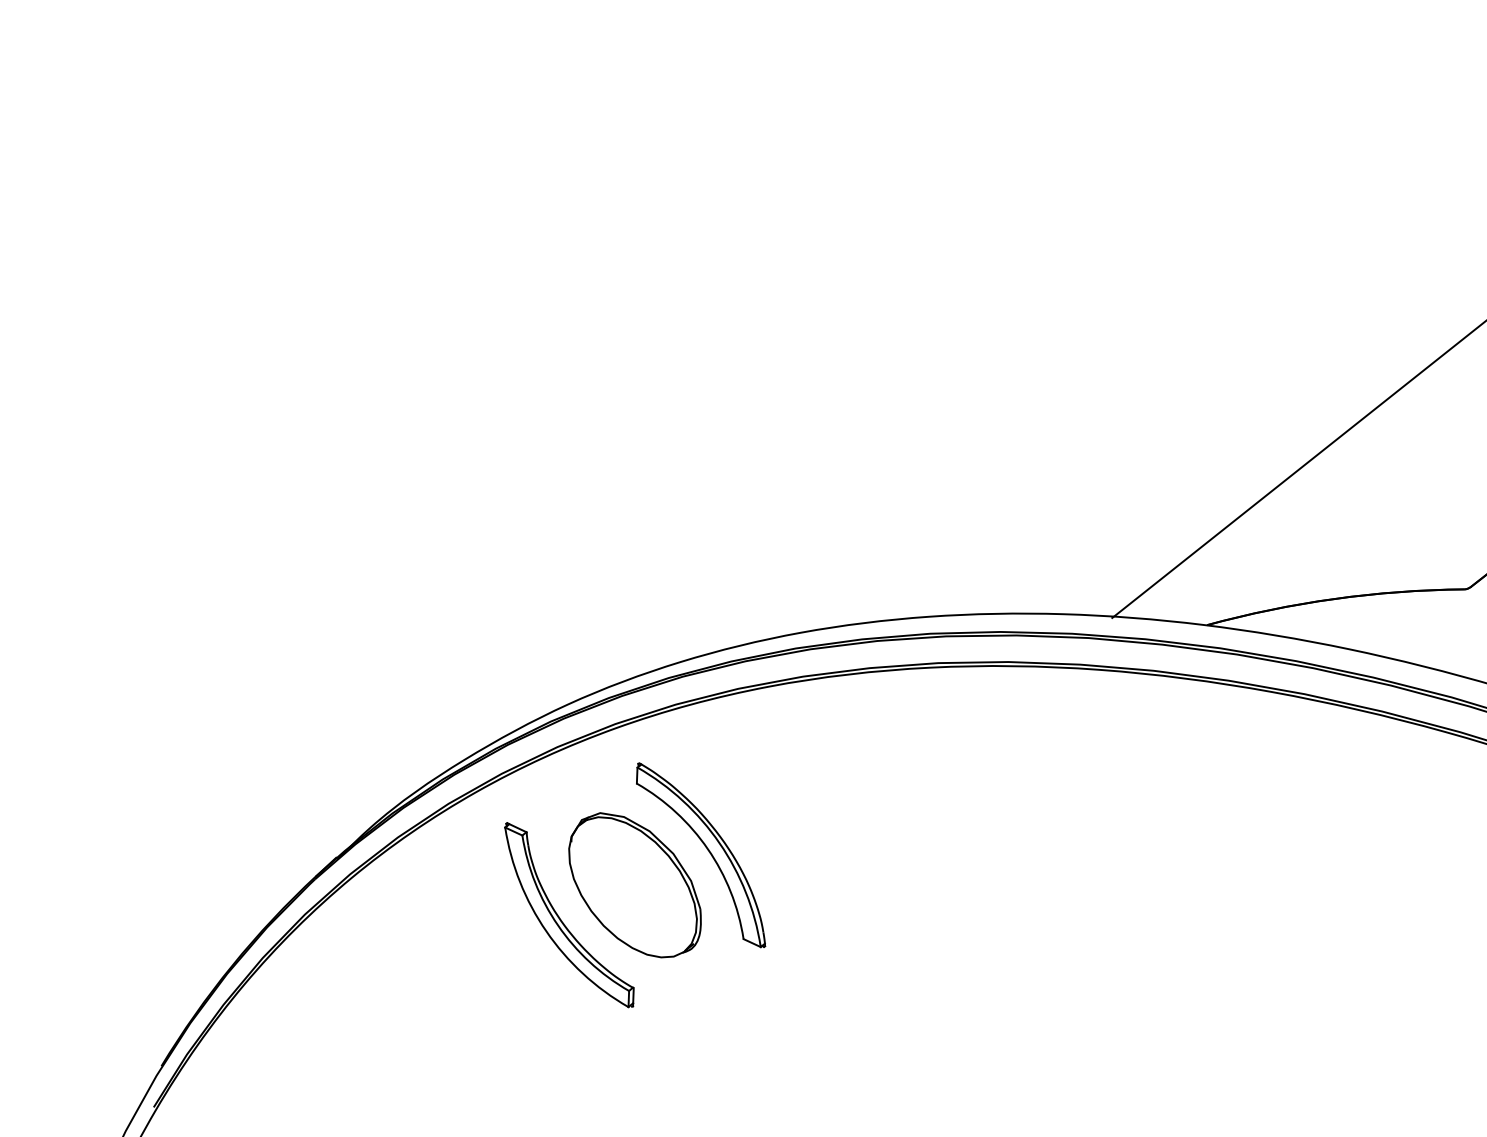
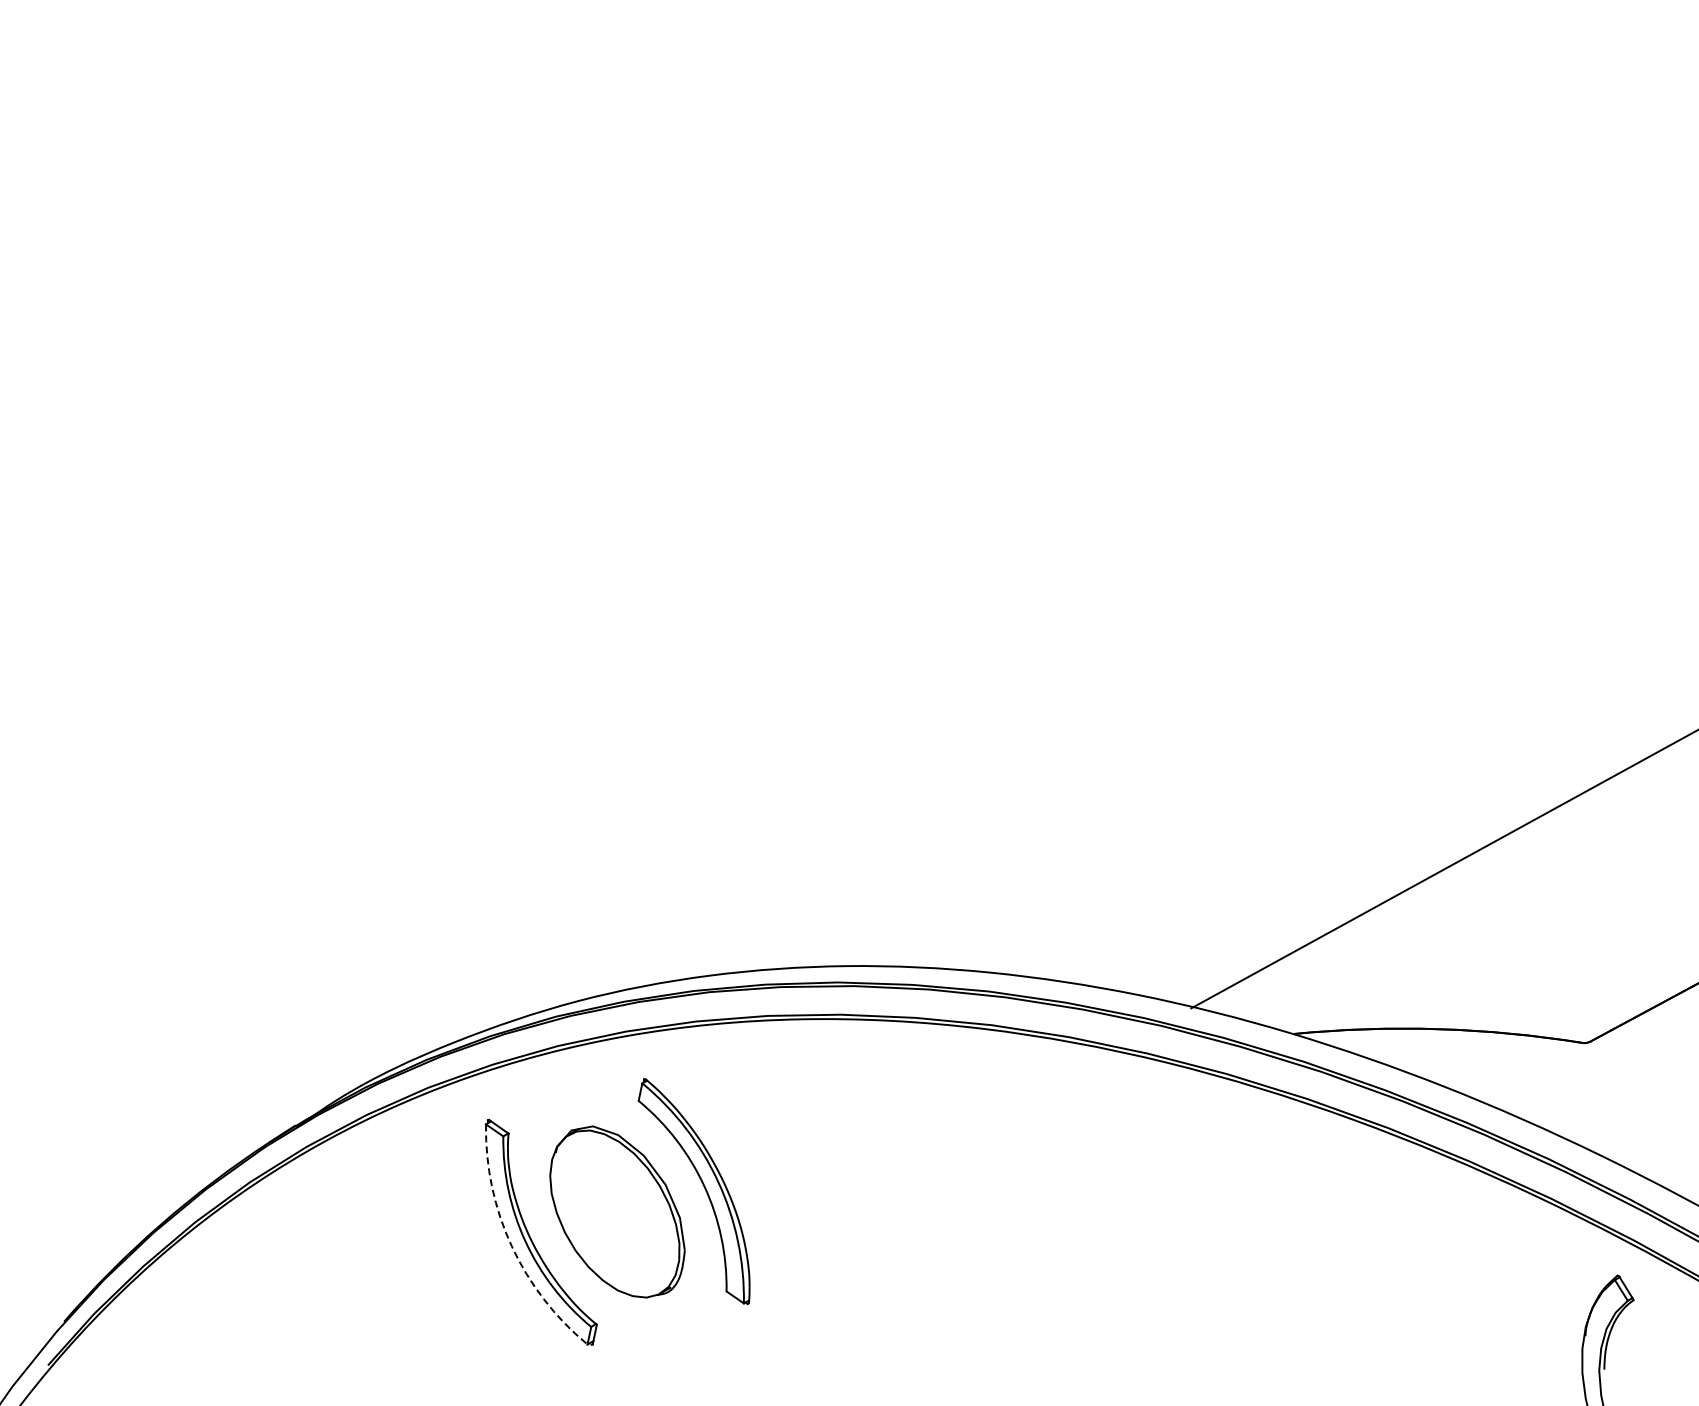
arc: (546, 931) -> (511, 1246), solid -> dashed

